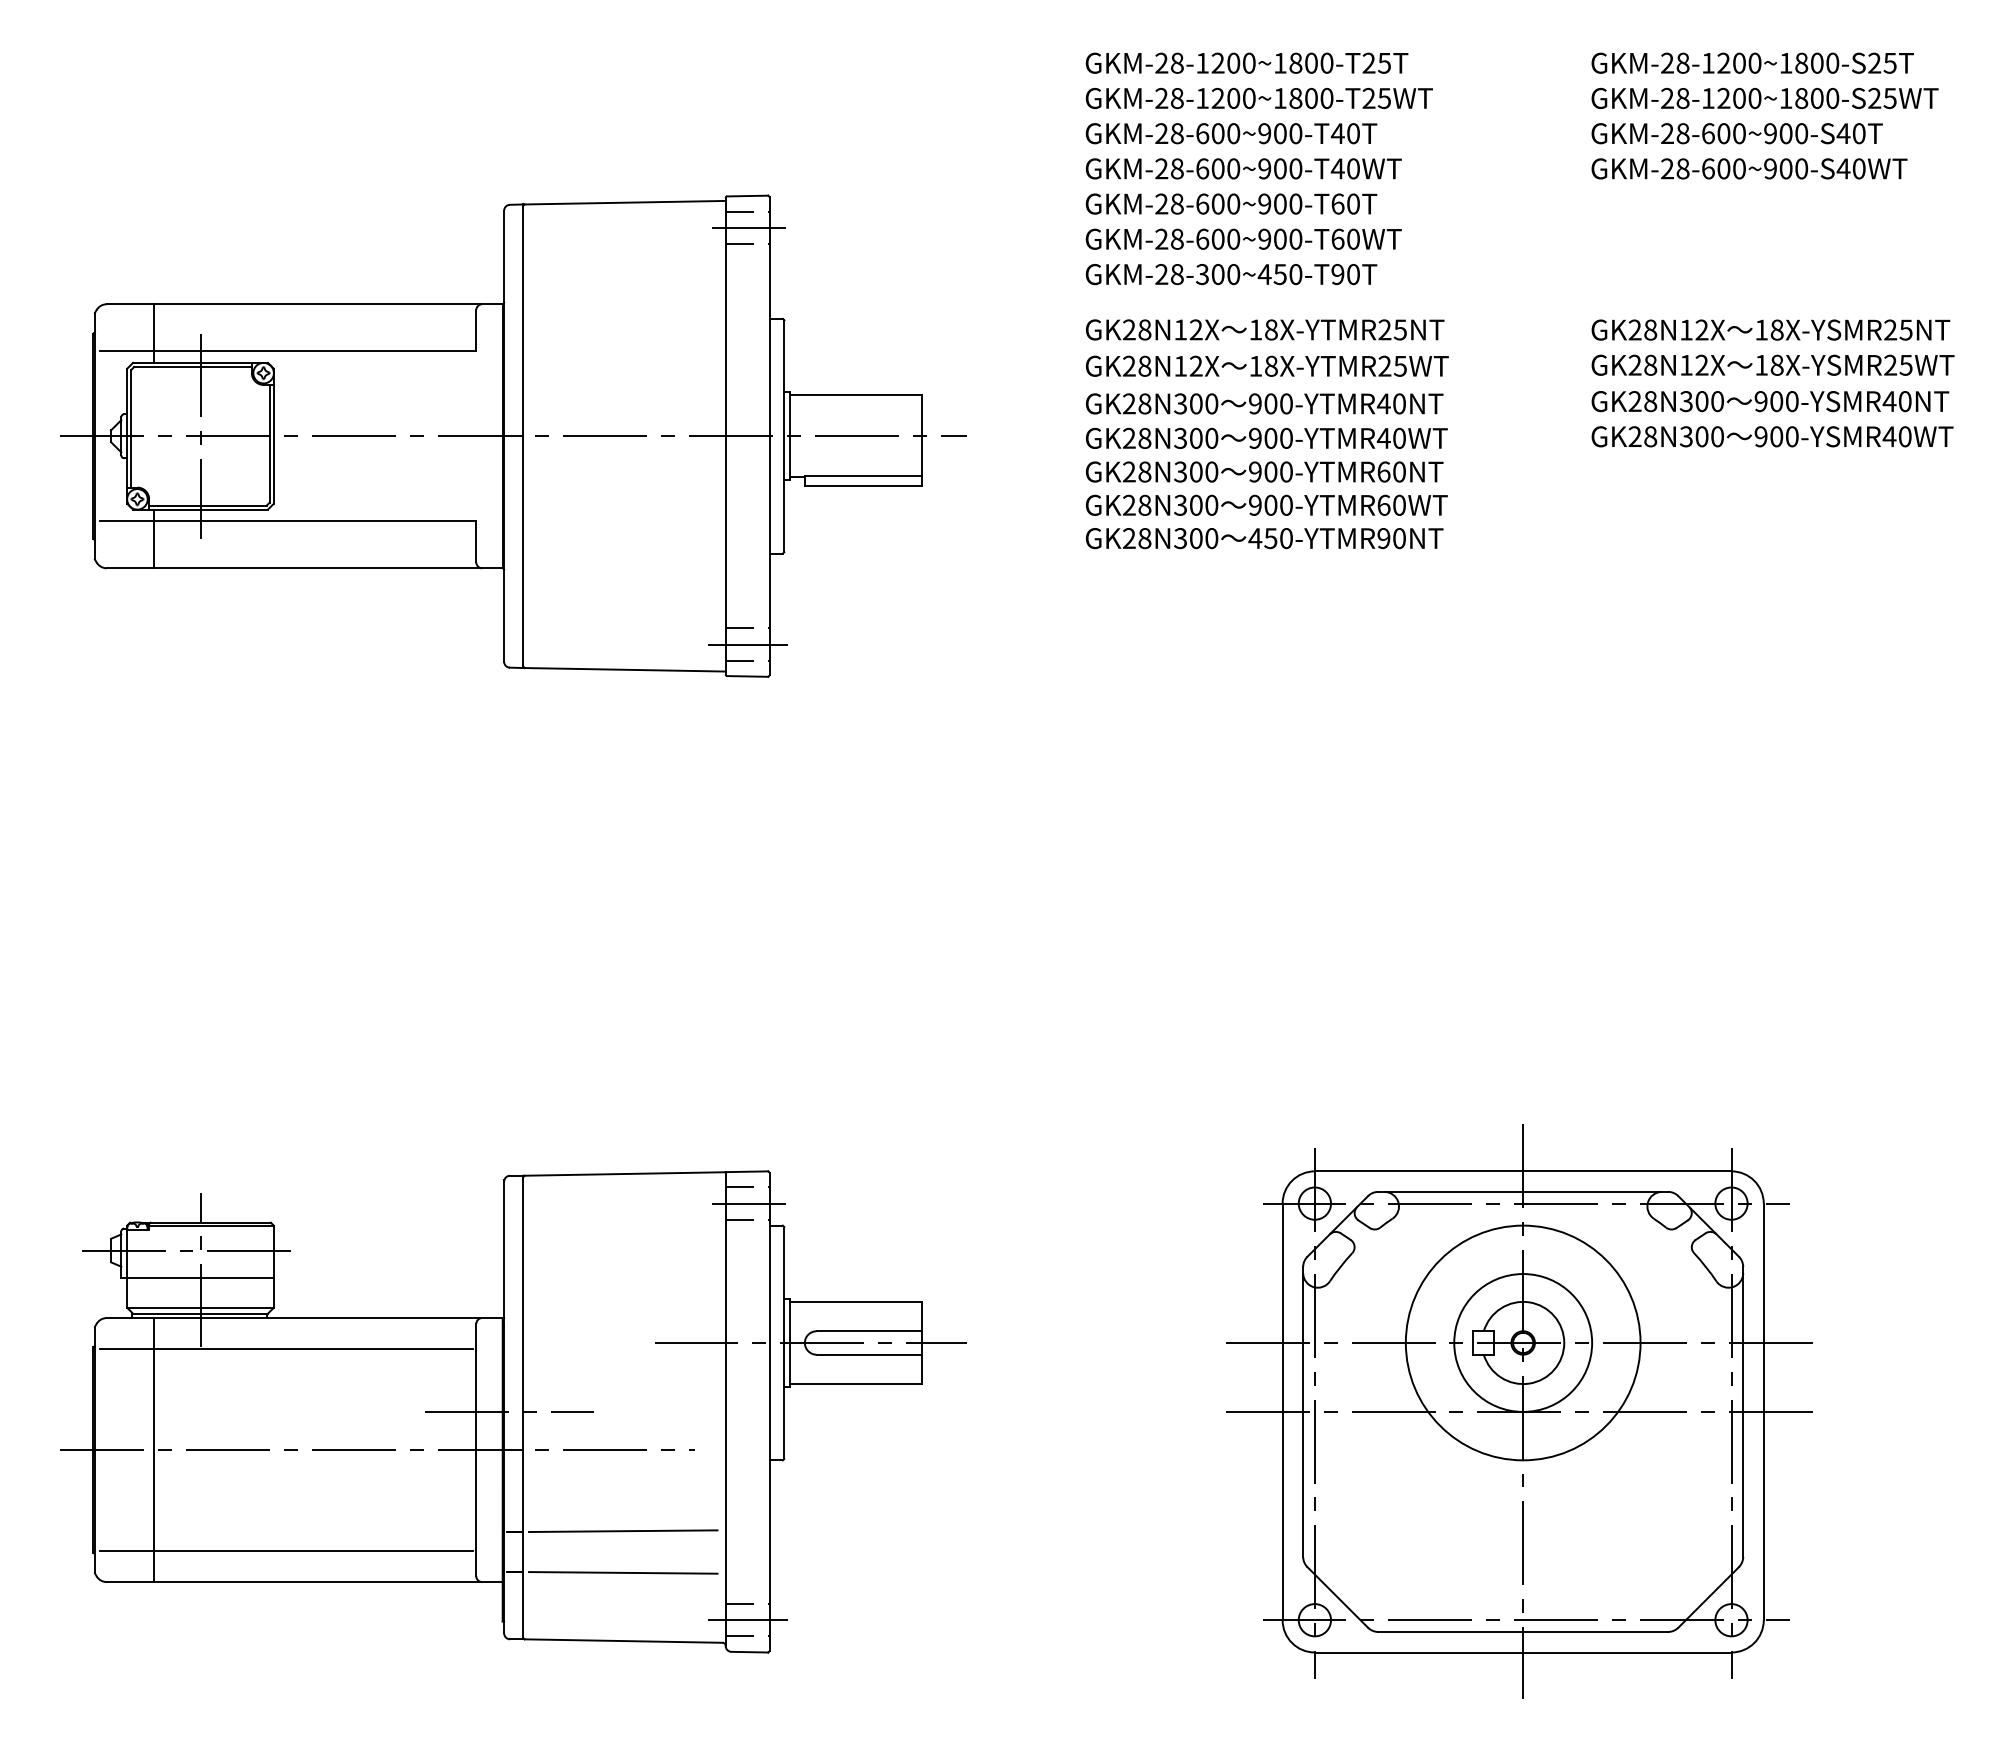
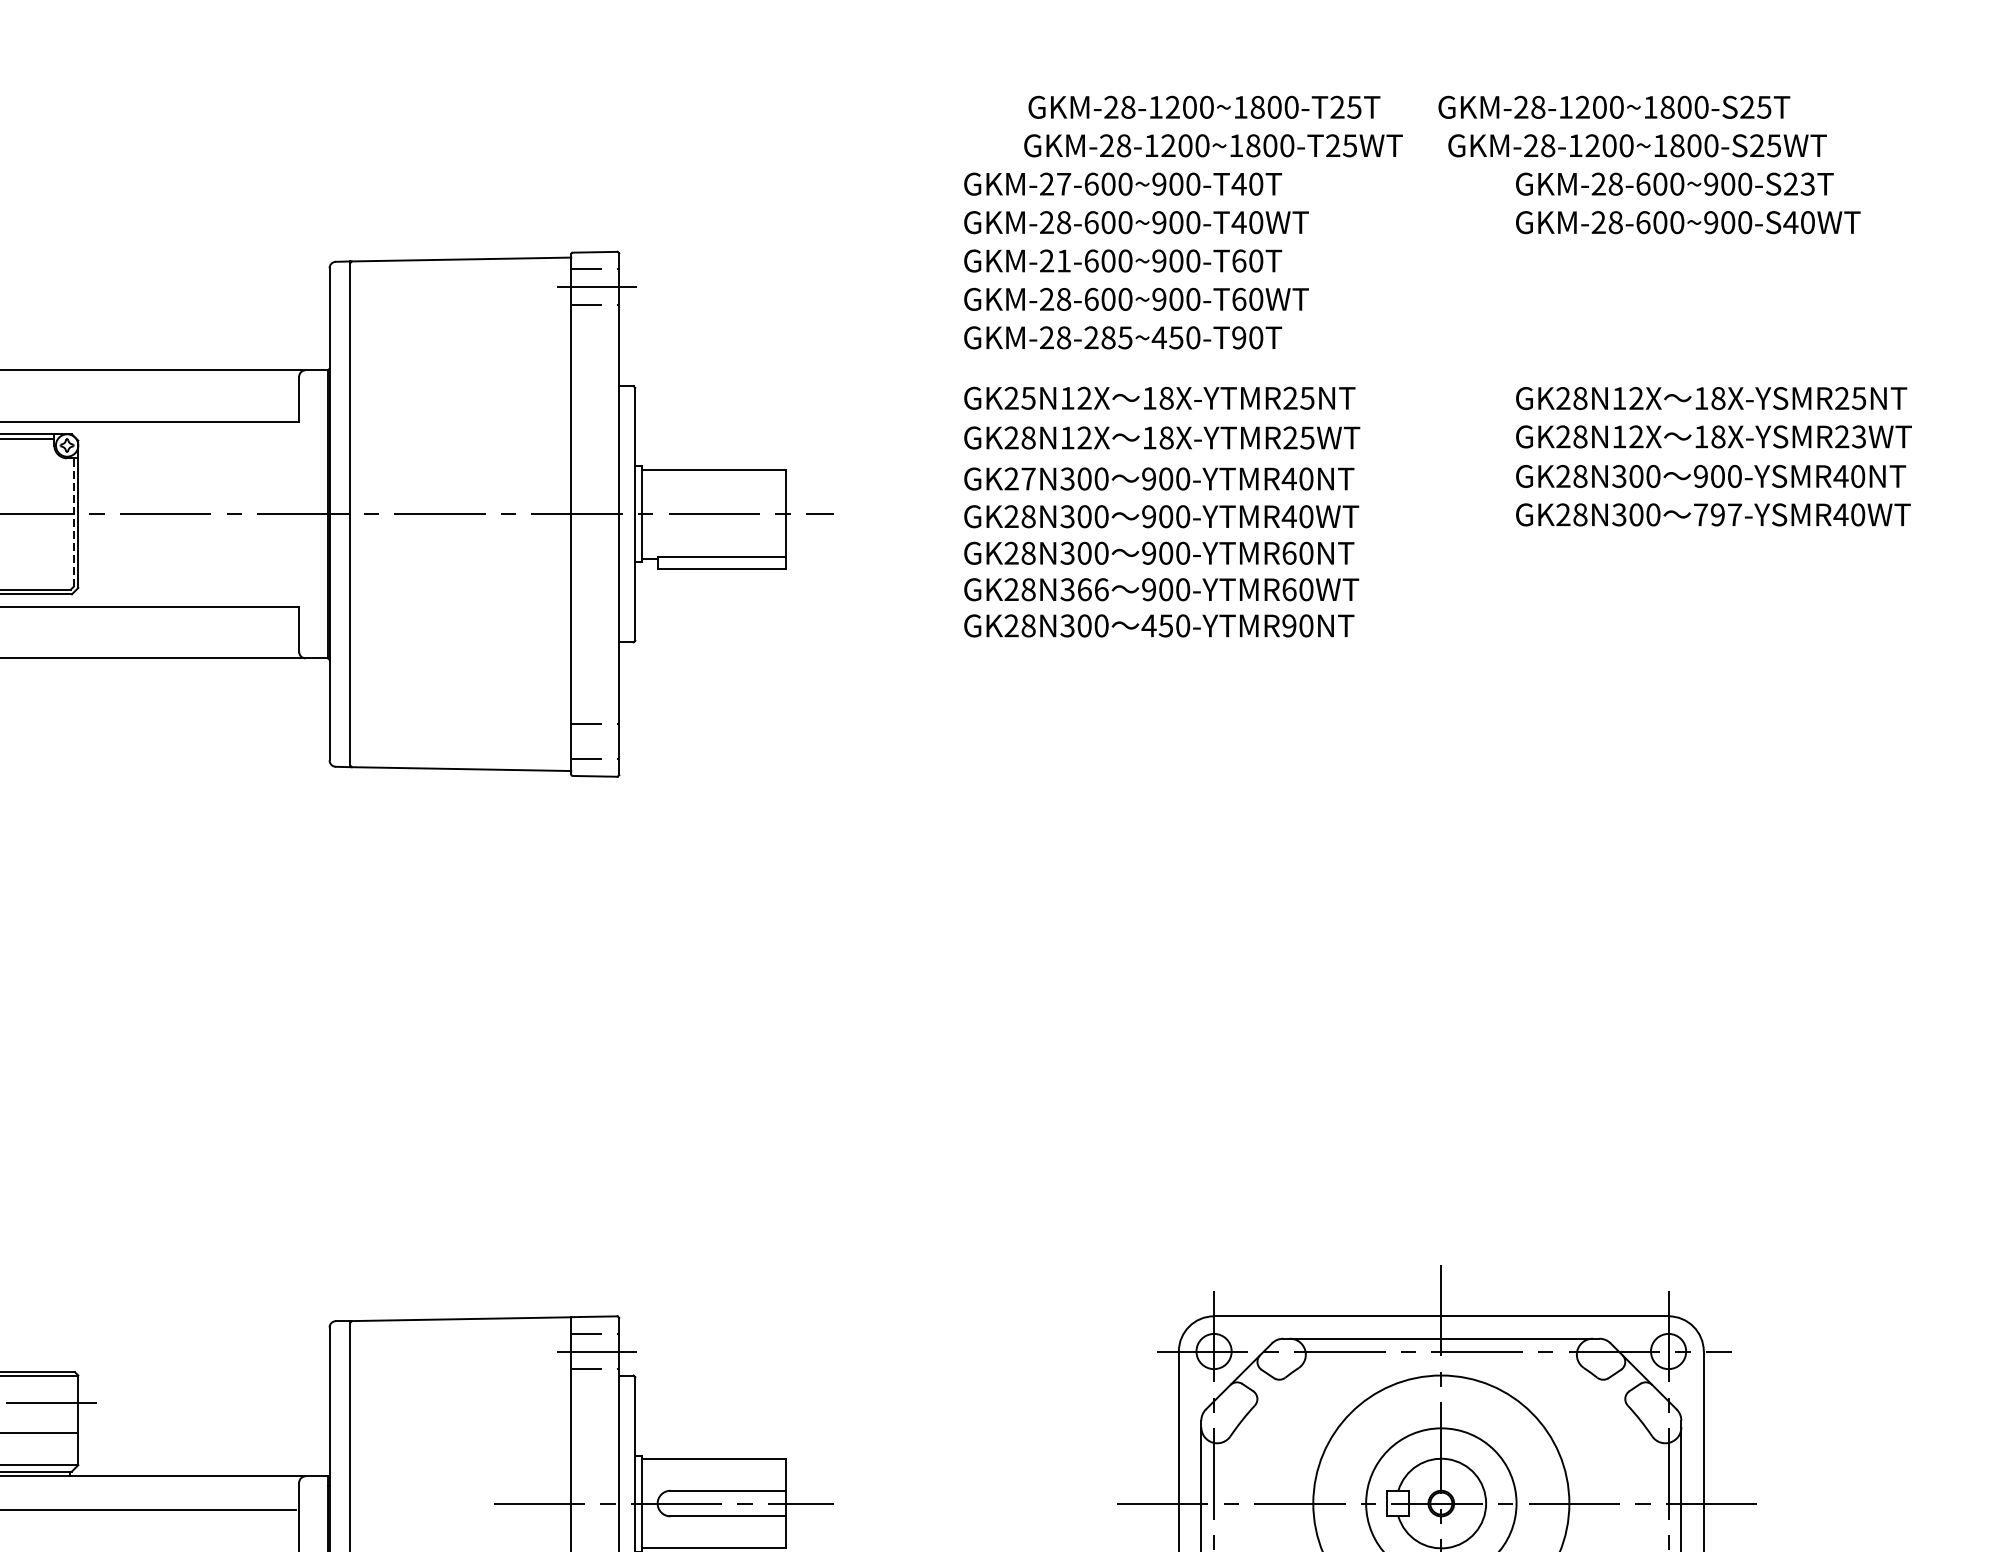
text: (1246, 62) -> (1203, 106), moved
text: (1752, 62) -> (1614, 106), moved
text: (1258, 97) -> (1212, 144), moved
text: (1764, 97) -> (1636, 144), moved
text: (1177, 133) -> (1064, 184), GKM-28-600~900-T40T -> GKM-27-600~900-T40T
text: (1850, 133) -> (1798, 184), GKM-28-600~900-S40T -> GKM-28-600~900-S23T
text: (1177, 203) -> (1064, 260), GKM-28-600~900-T60T -> GKM-21-600~900-T60T
text: (1218, 274) -> (1108, 337), GKM-28-300~450-T90T -> GKM-28-285~450-T90T
text: (1144, 329) -> (1028, 397), GK28N12X -> GK25N12X
text: (1906, 364) -> (1859, 436), 18X-YSMR25WT -> 18X-YSMR23WT
text: (1144, 403) -> (1028, 478), GK28N300 -> GK27N300
text: (1776, 436) -> (1717, 514), 900-YSMR40WT -> 797-YSMR40WT
line: (269, 443) -> (73, 522), solid -> dashed
text: (1204, 504) -> (1093, 588), GK28N300 -> GK28N366
line: (747, 644) -> (595, 741), removed

